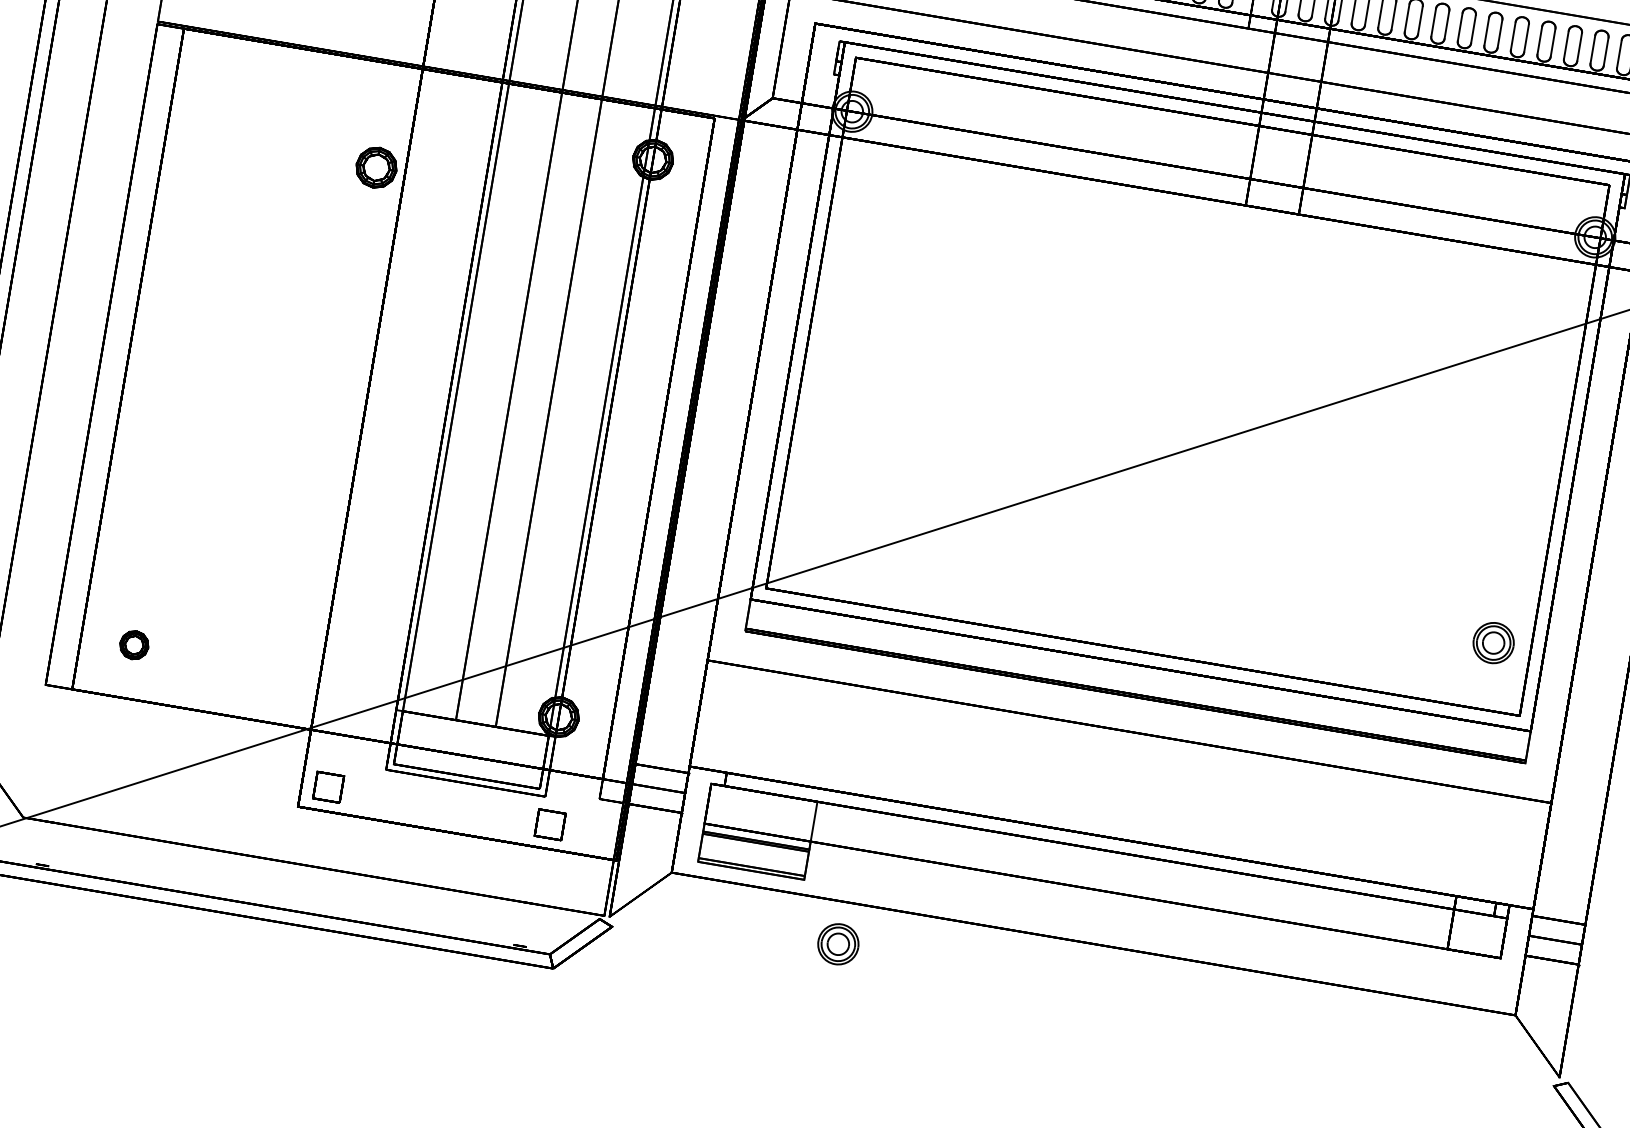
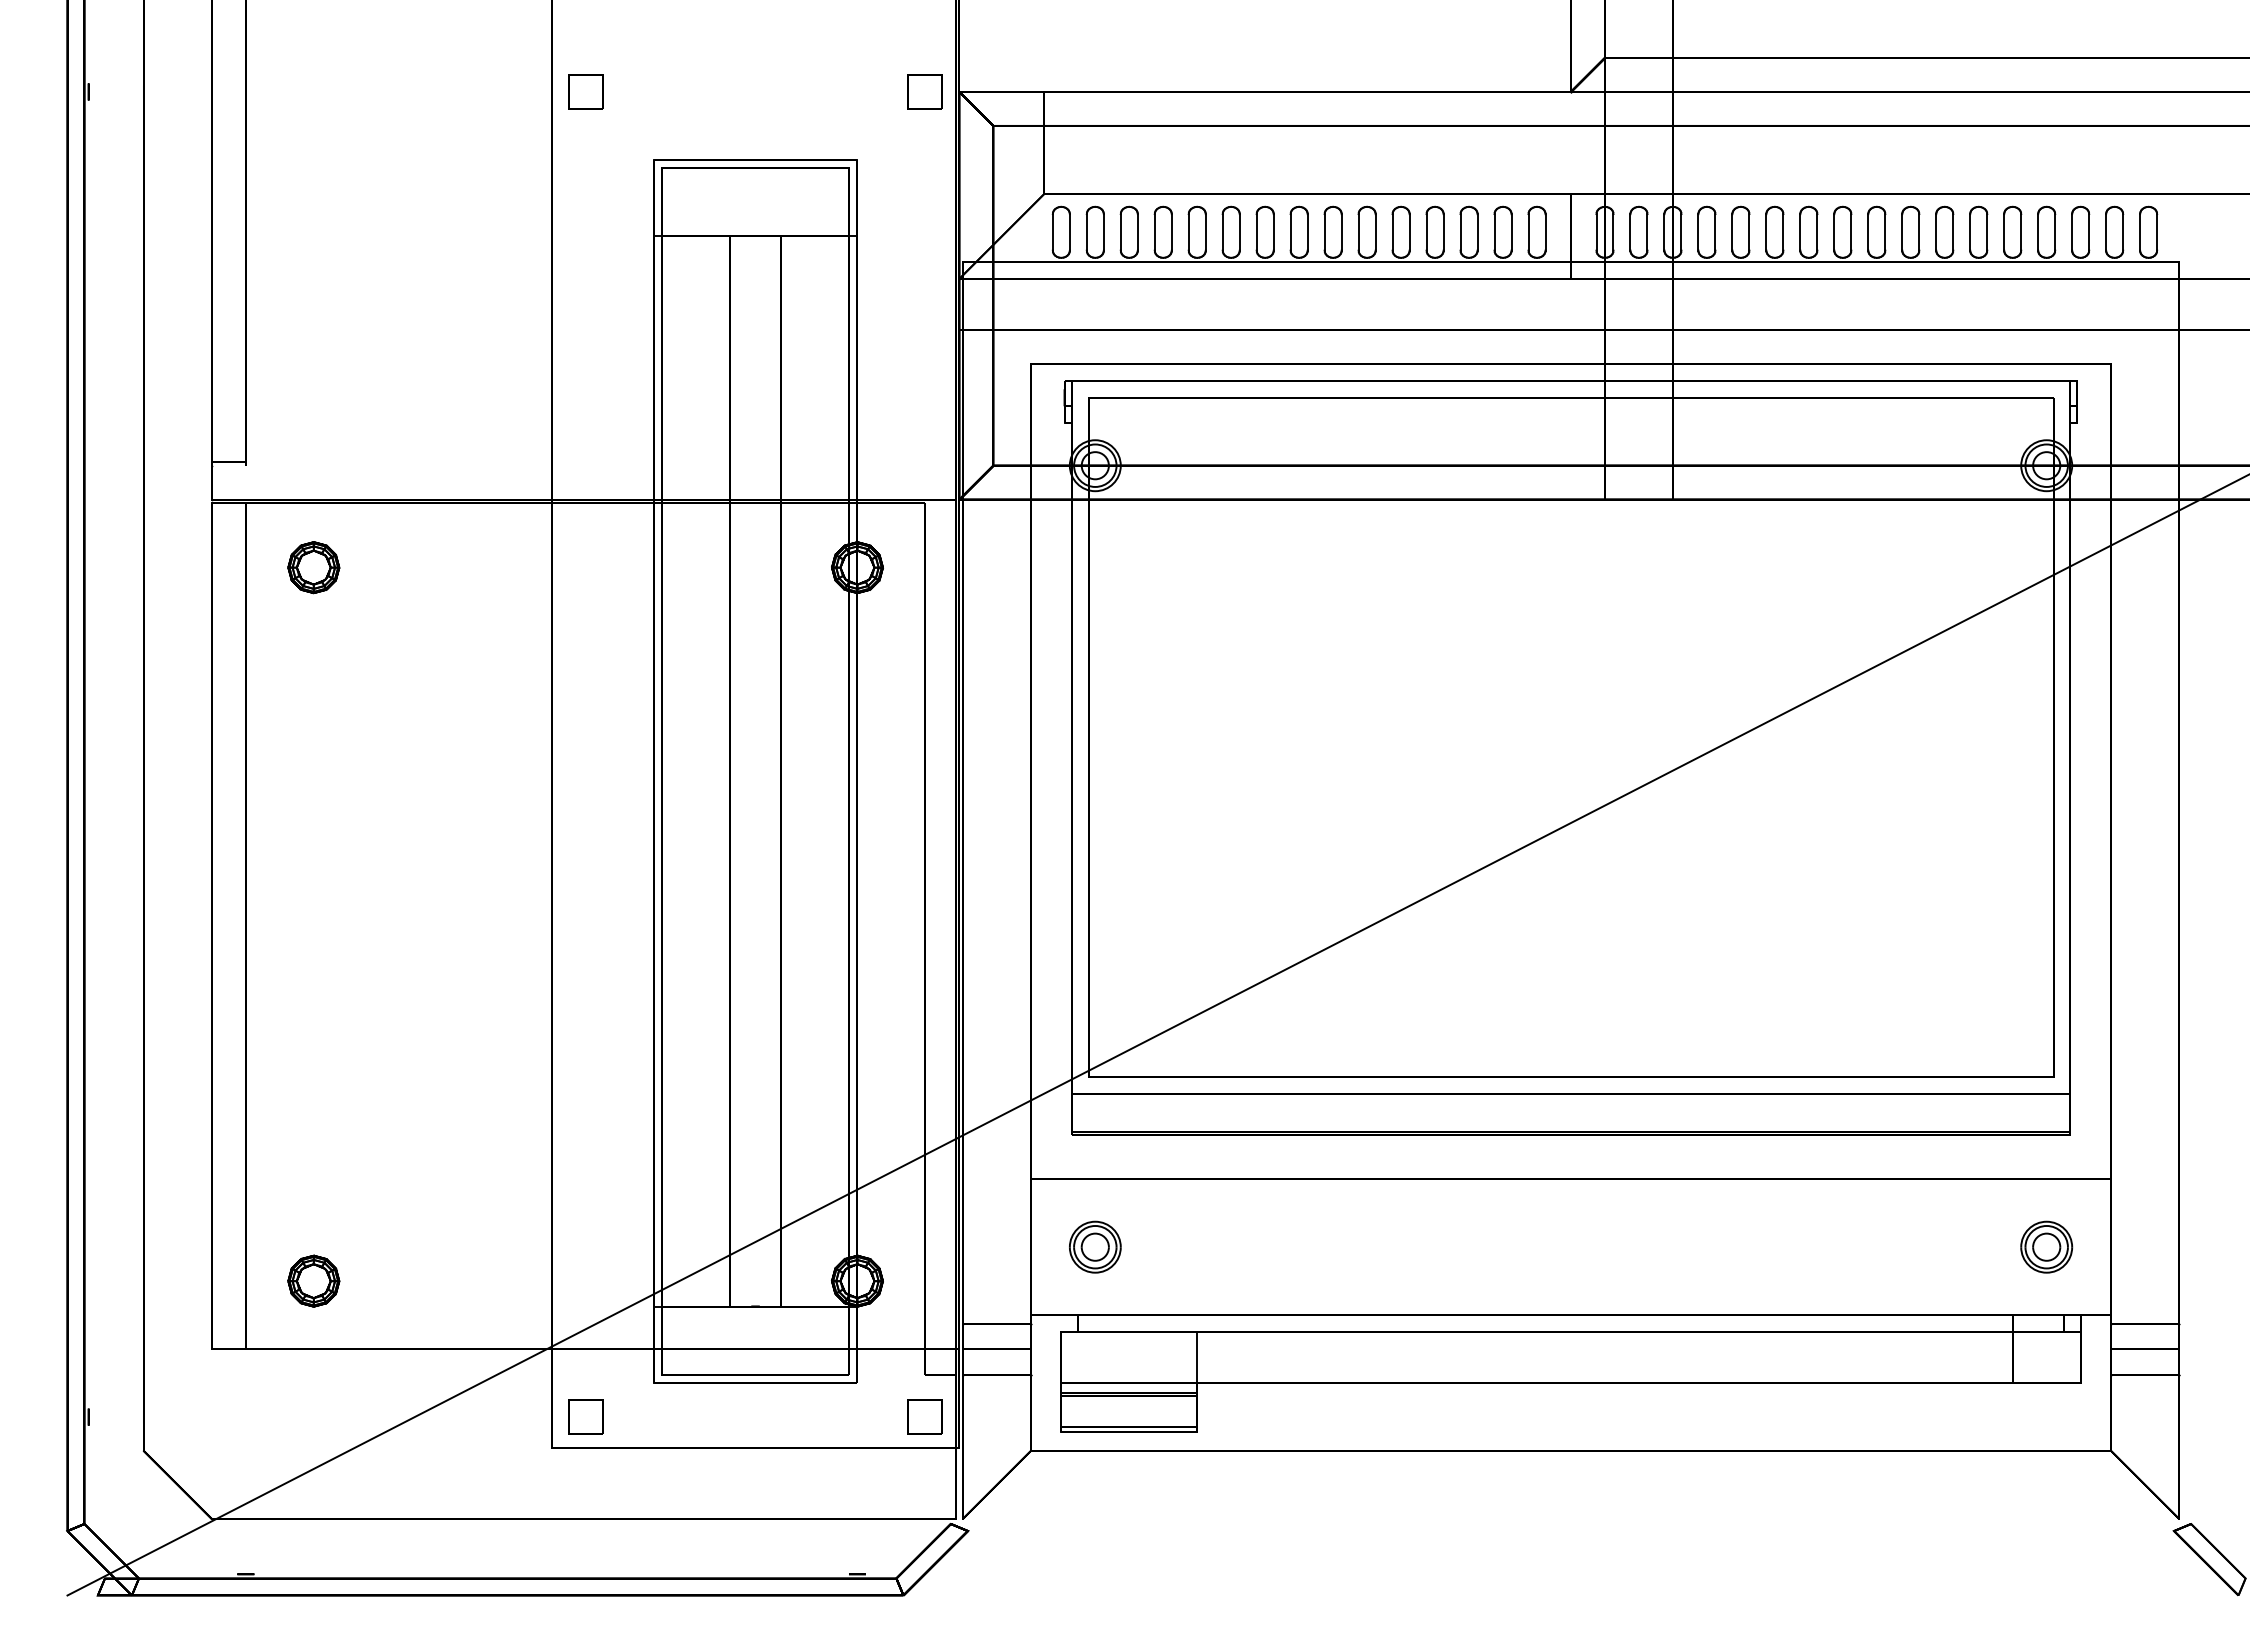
part: (376, 167) -> (313, 567), moved
part: (1493, 642) -> (2046, 1246), moved
part: (134, 644) -> (313, 1280), size x1.43
part: (549, 824) -> (924, 1416), moved
part: (838, 943) -> (1095, 1246), moved

